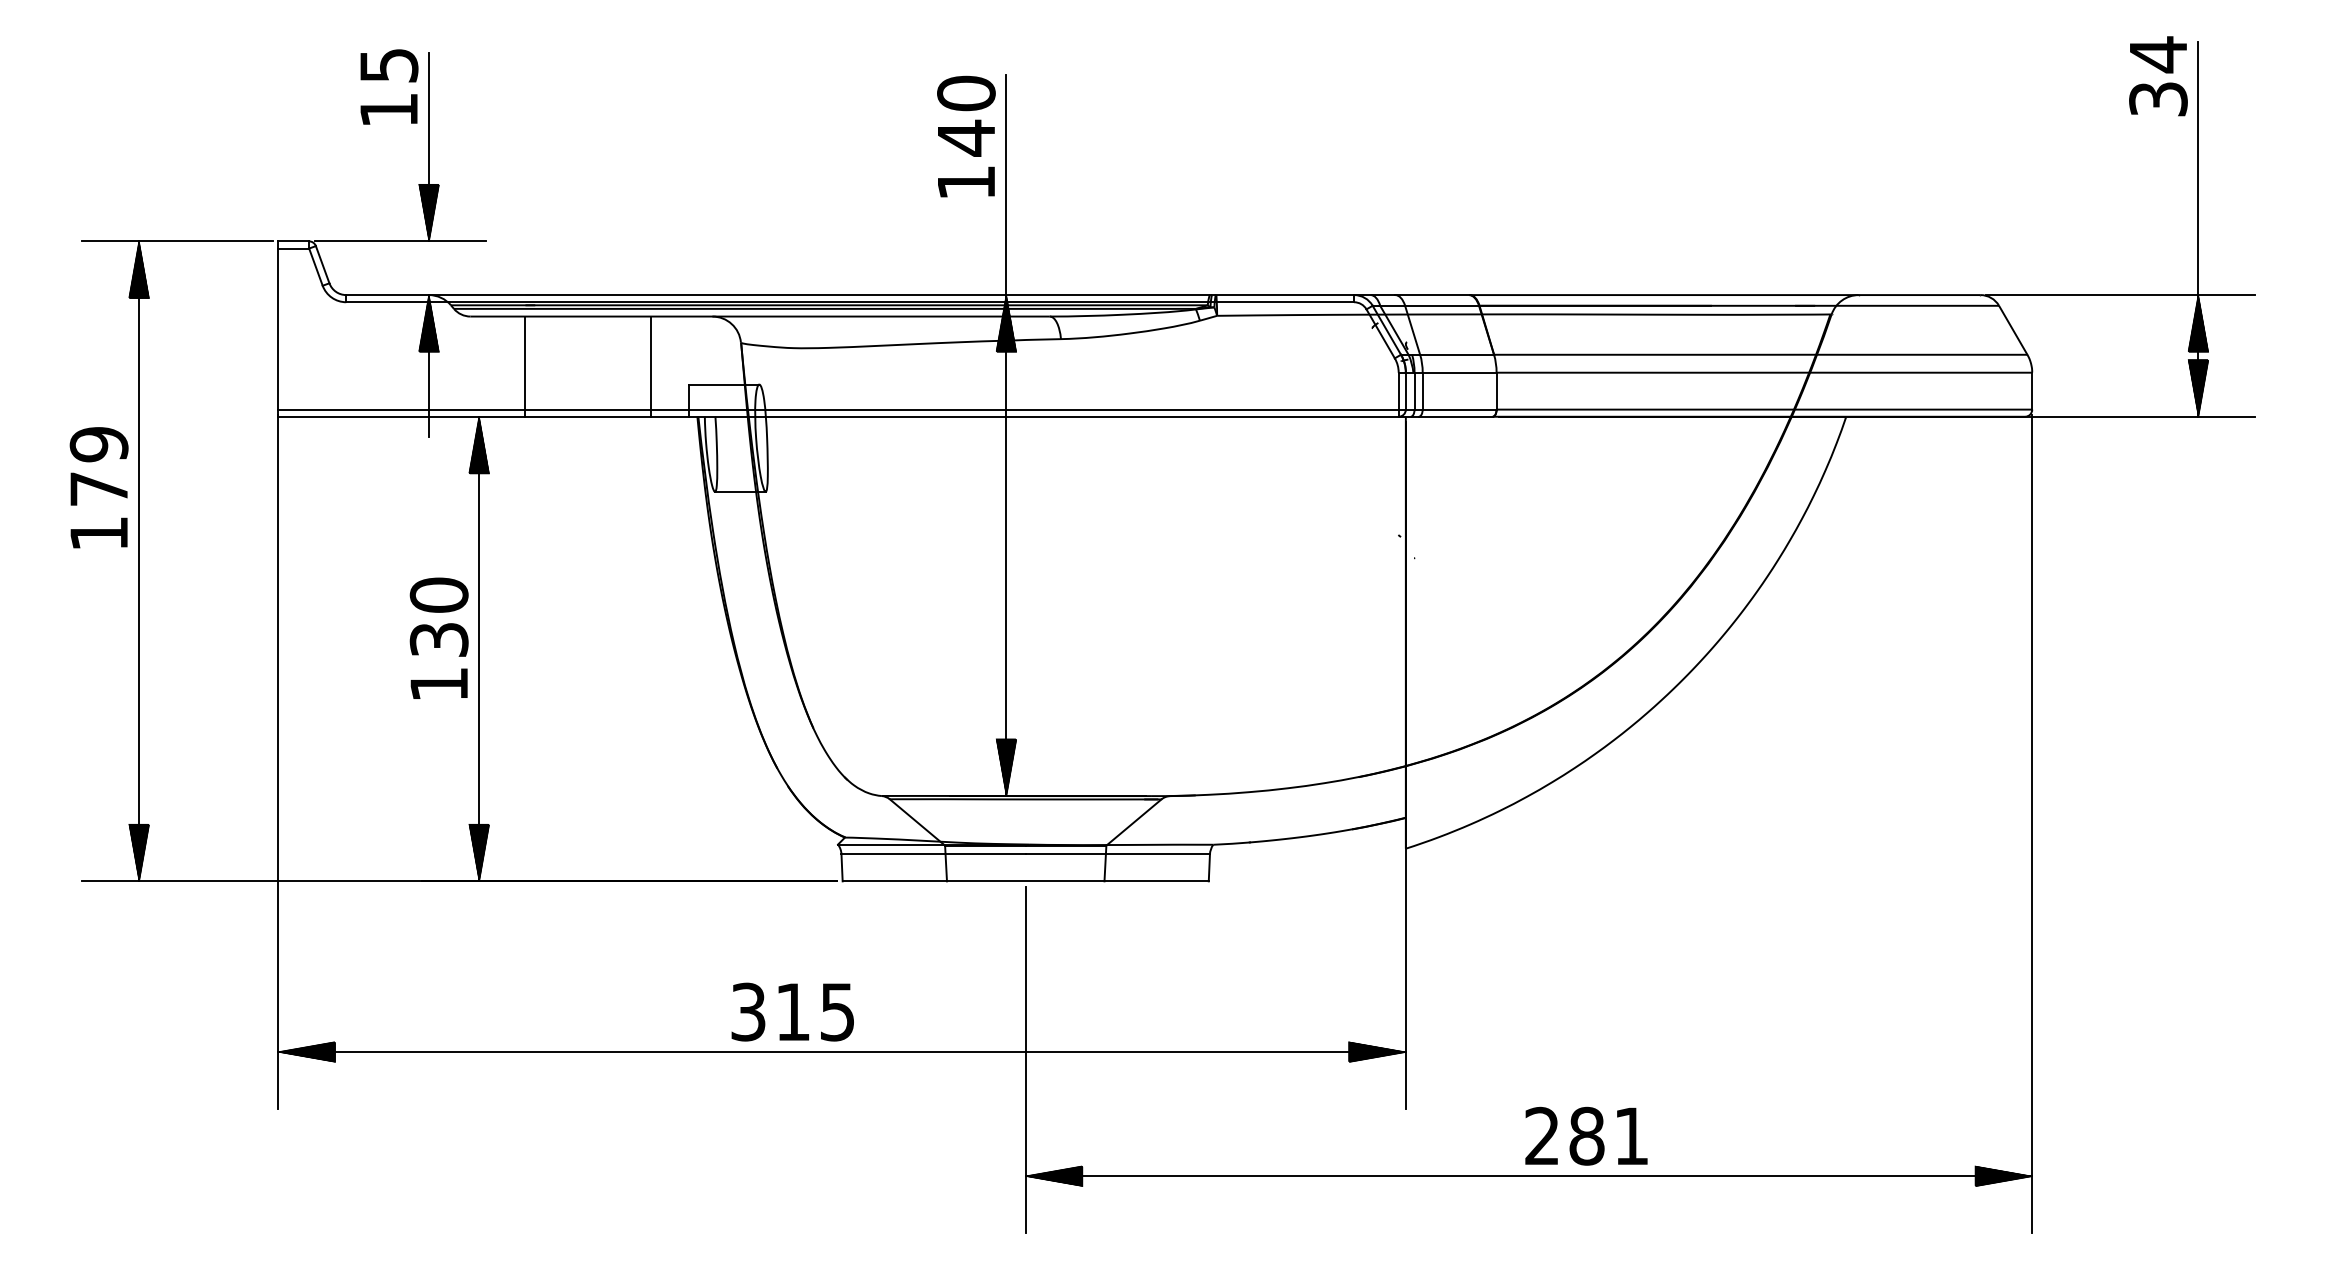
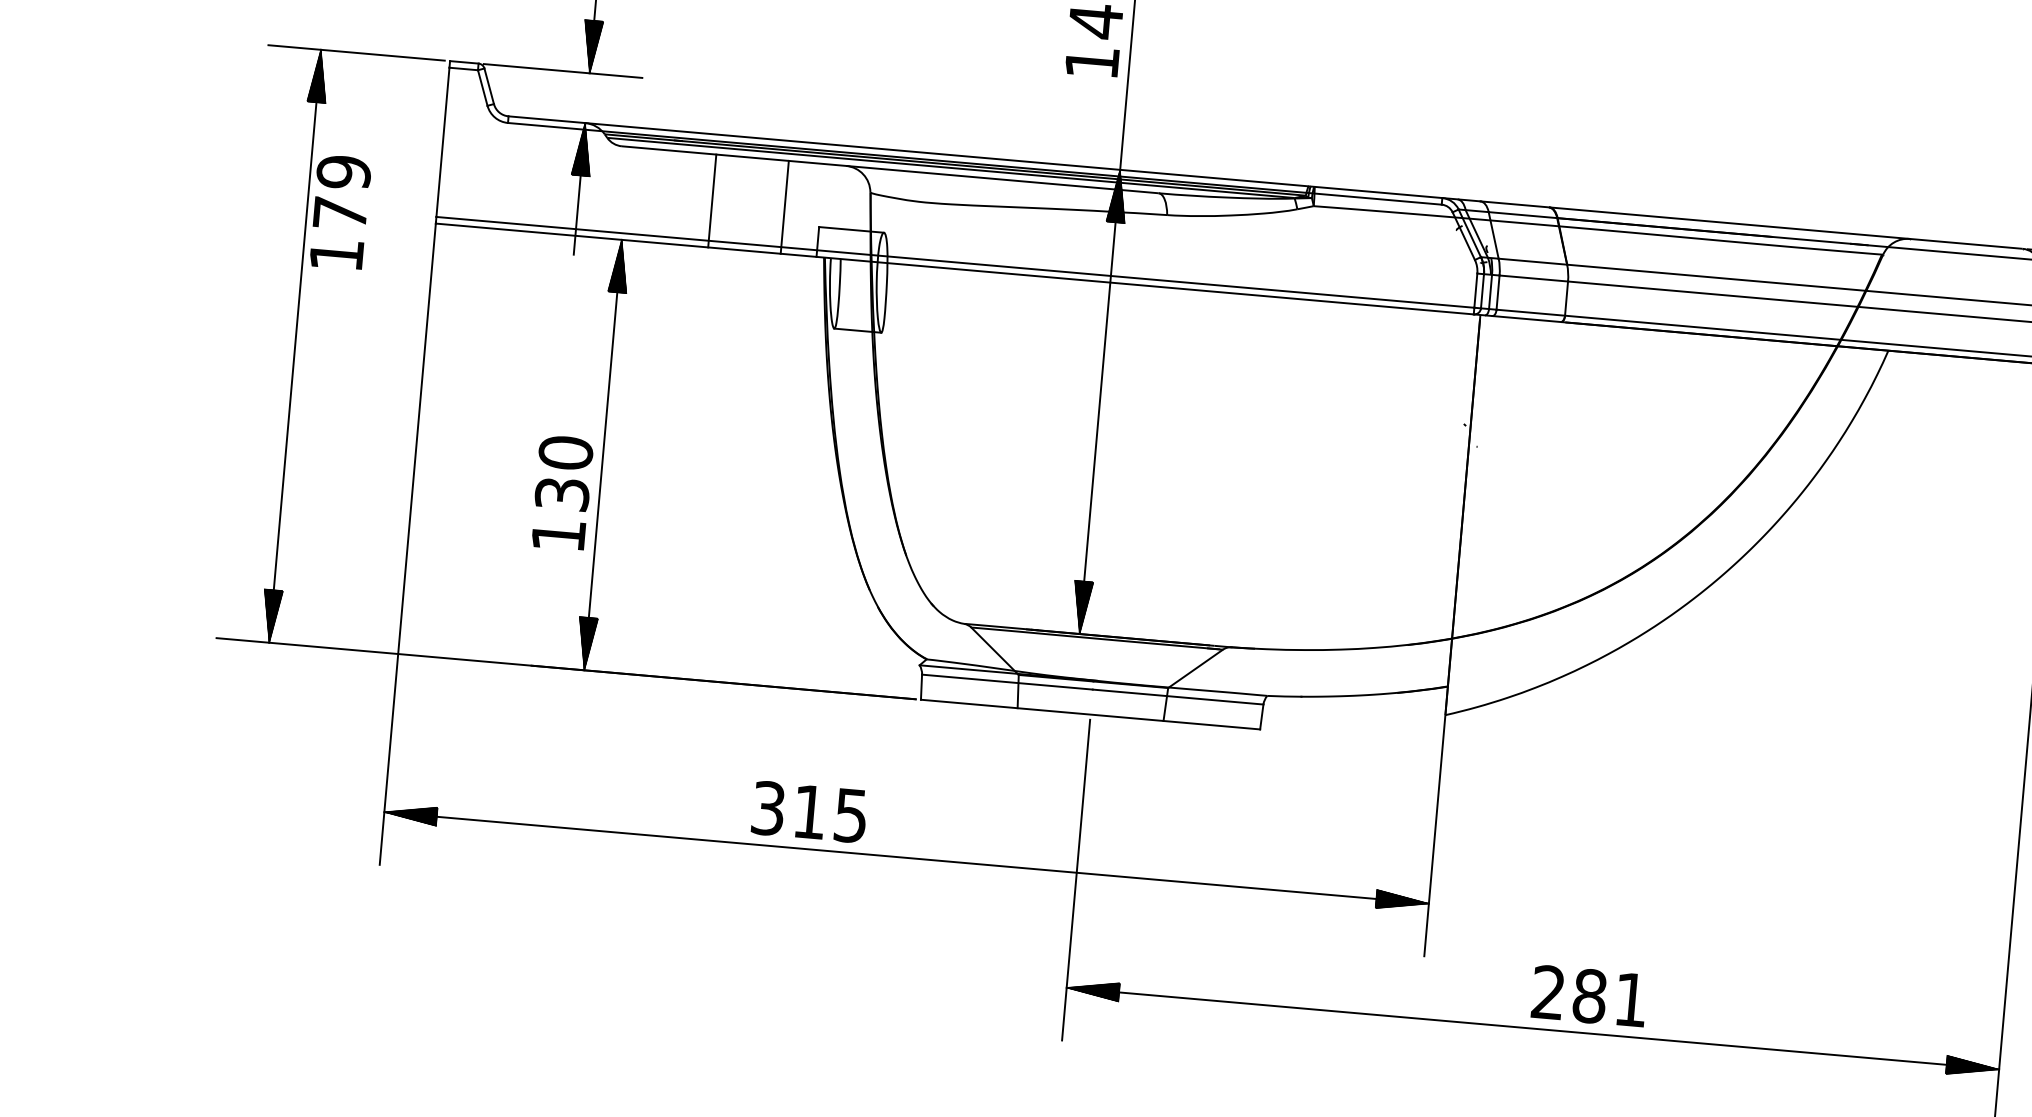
line: (525, 366) -> (712, 200), moved
text: (98, 487) -> (339, 212), moved
text: (438, 637) -> (561, 492), moved
text: (792, 1011) -> (809, 811), moved

